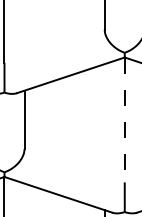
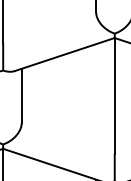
line: (124, 120) -> (114, 96), dashed -> solid

